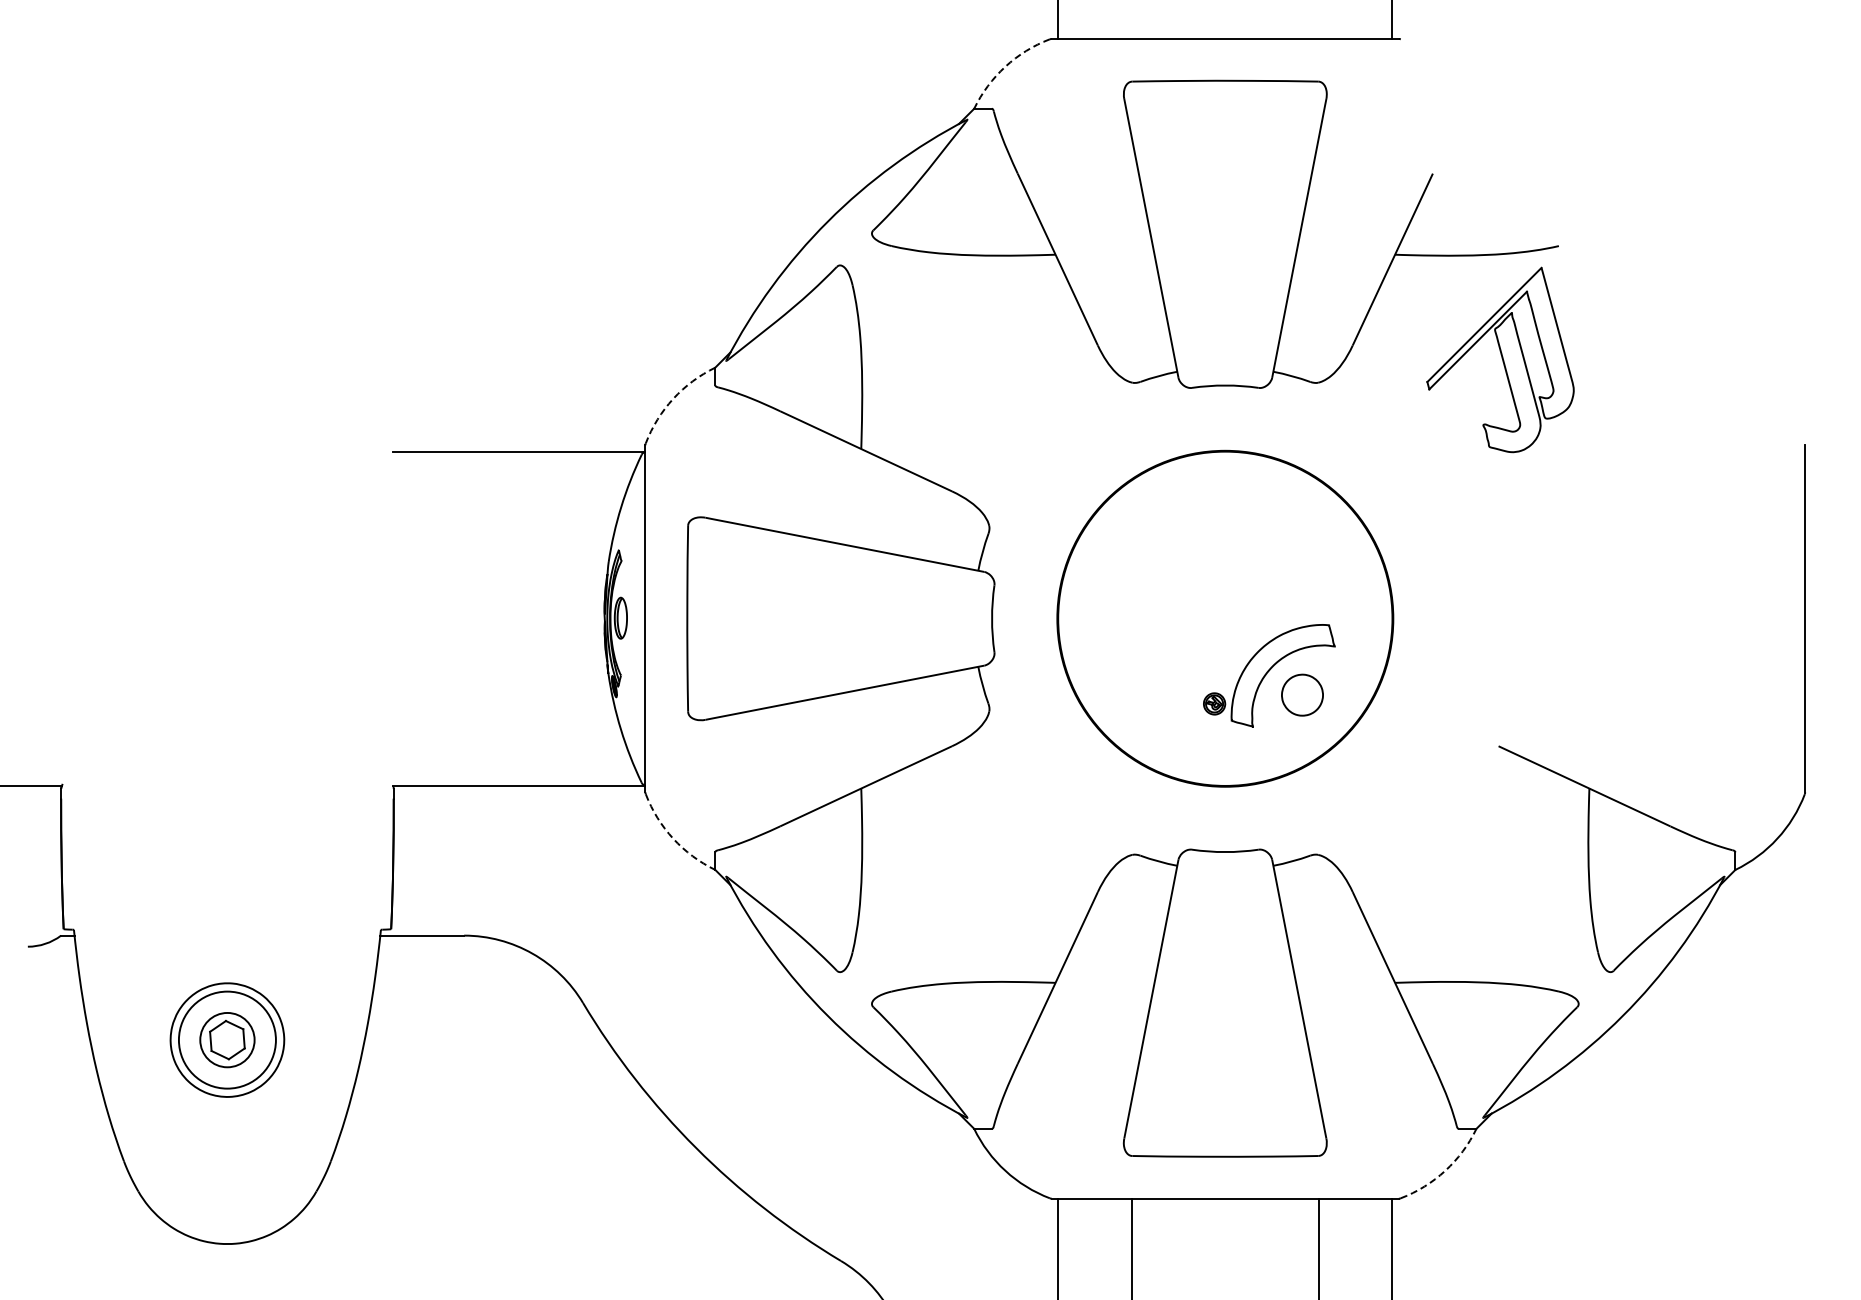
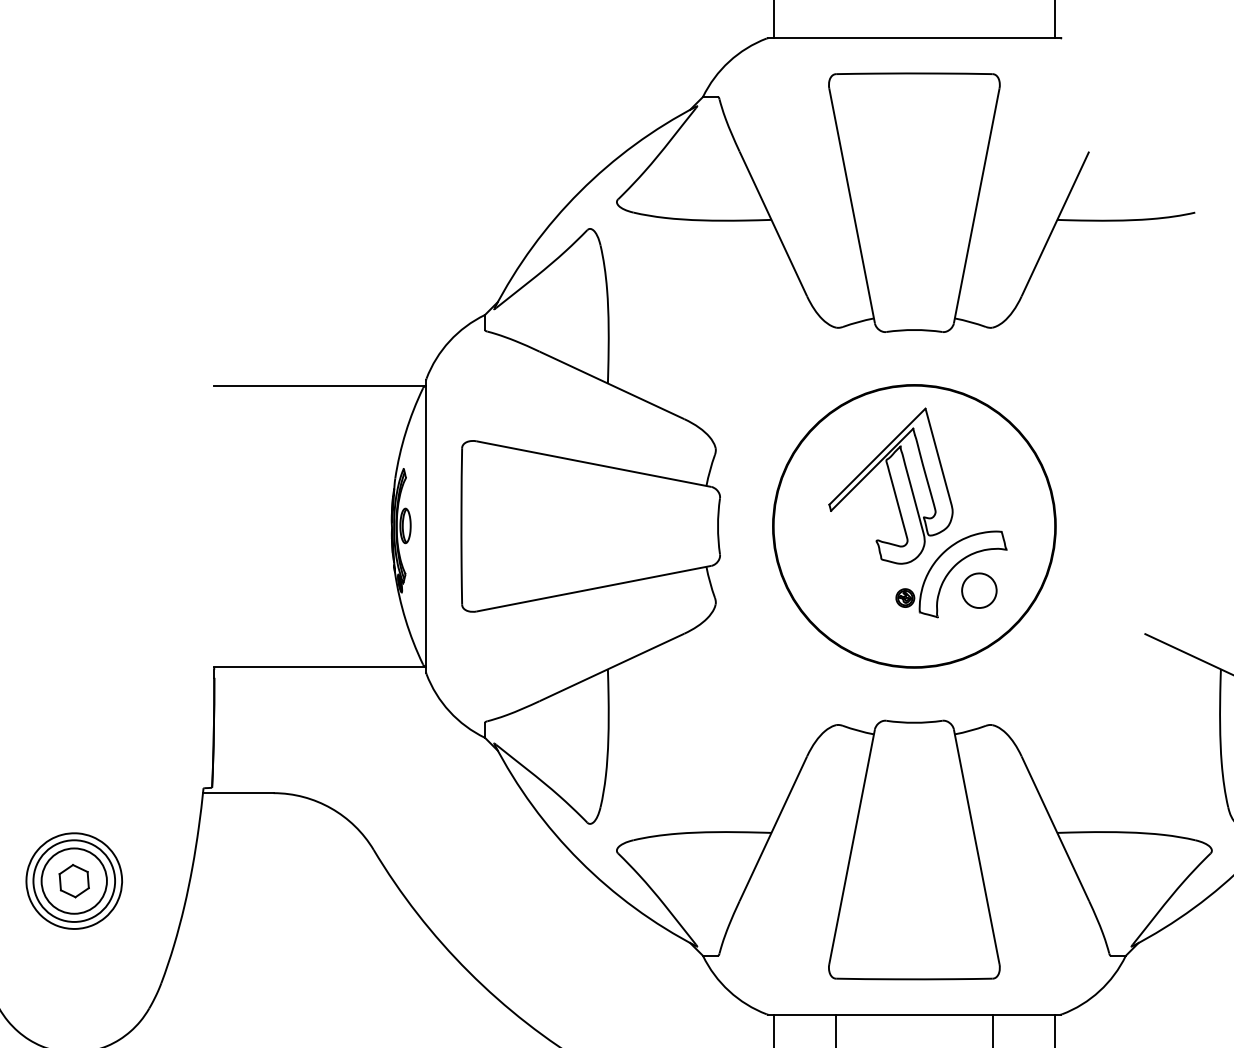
arc: (1005, 66) -> (729, 61), dashed -> solid
part: (1500, 359) -> (890, 485), moved
arc: (673, 398) -> (449, 340), dashed -> solid
arc: (673, 838) -> (449, 711), dashed -> solid
circle: (227, 1039) -> (74, 880), size x1.43
arc: (1445, 1170) -> (1099, 990), dashed -> solid

